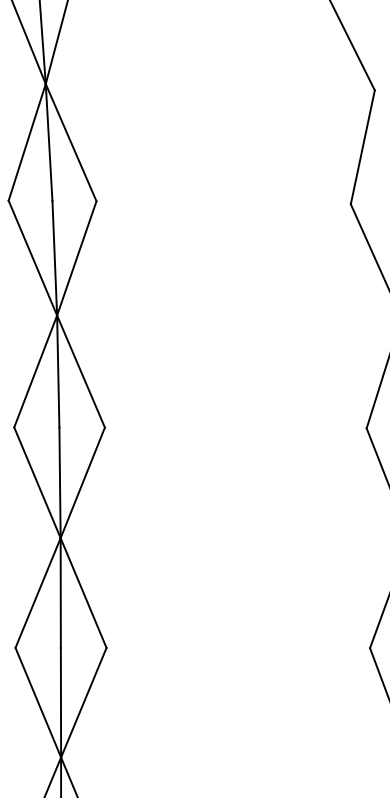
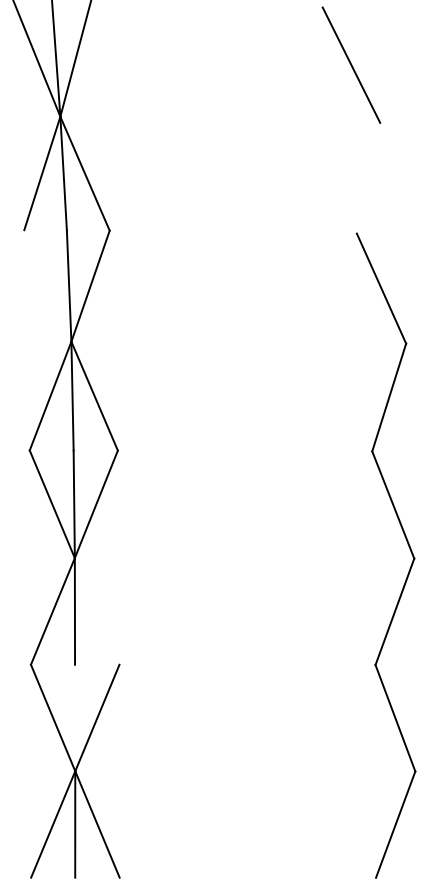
line: (362, 146) -> (368, 177), removed
line: (32, 257) -> (47, 285), removed
line: (82, 593) -> (96, 611), removed
line: (61, 702) -> (75, 717), removed

